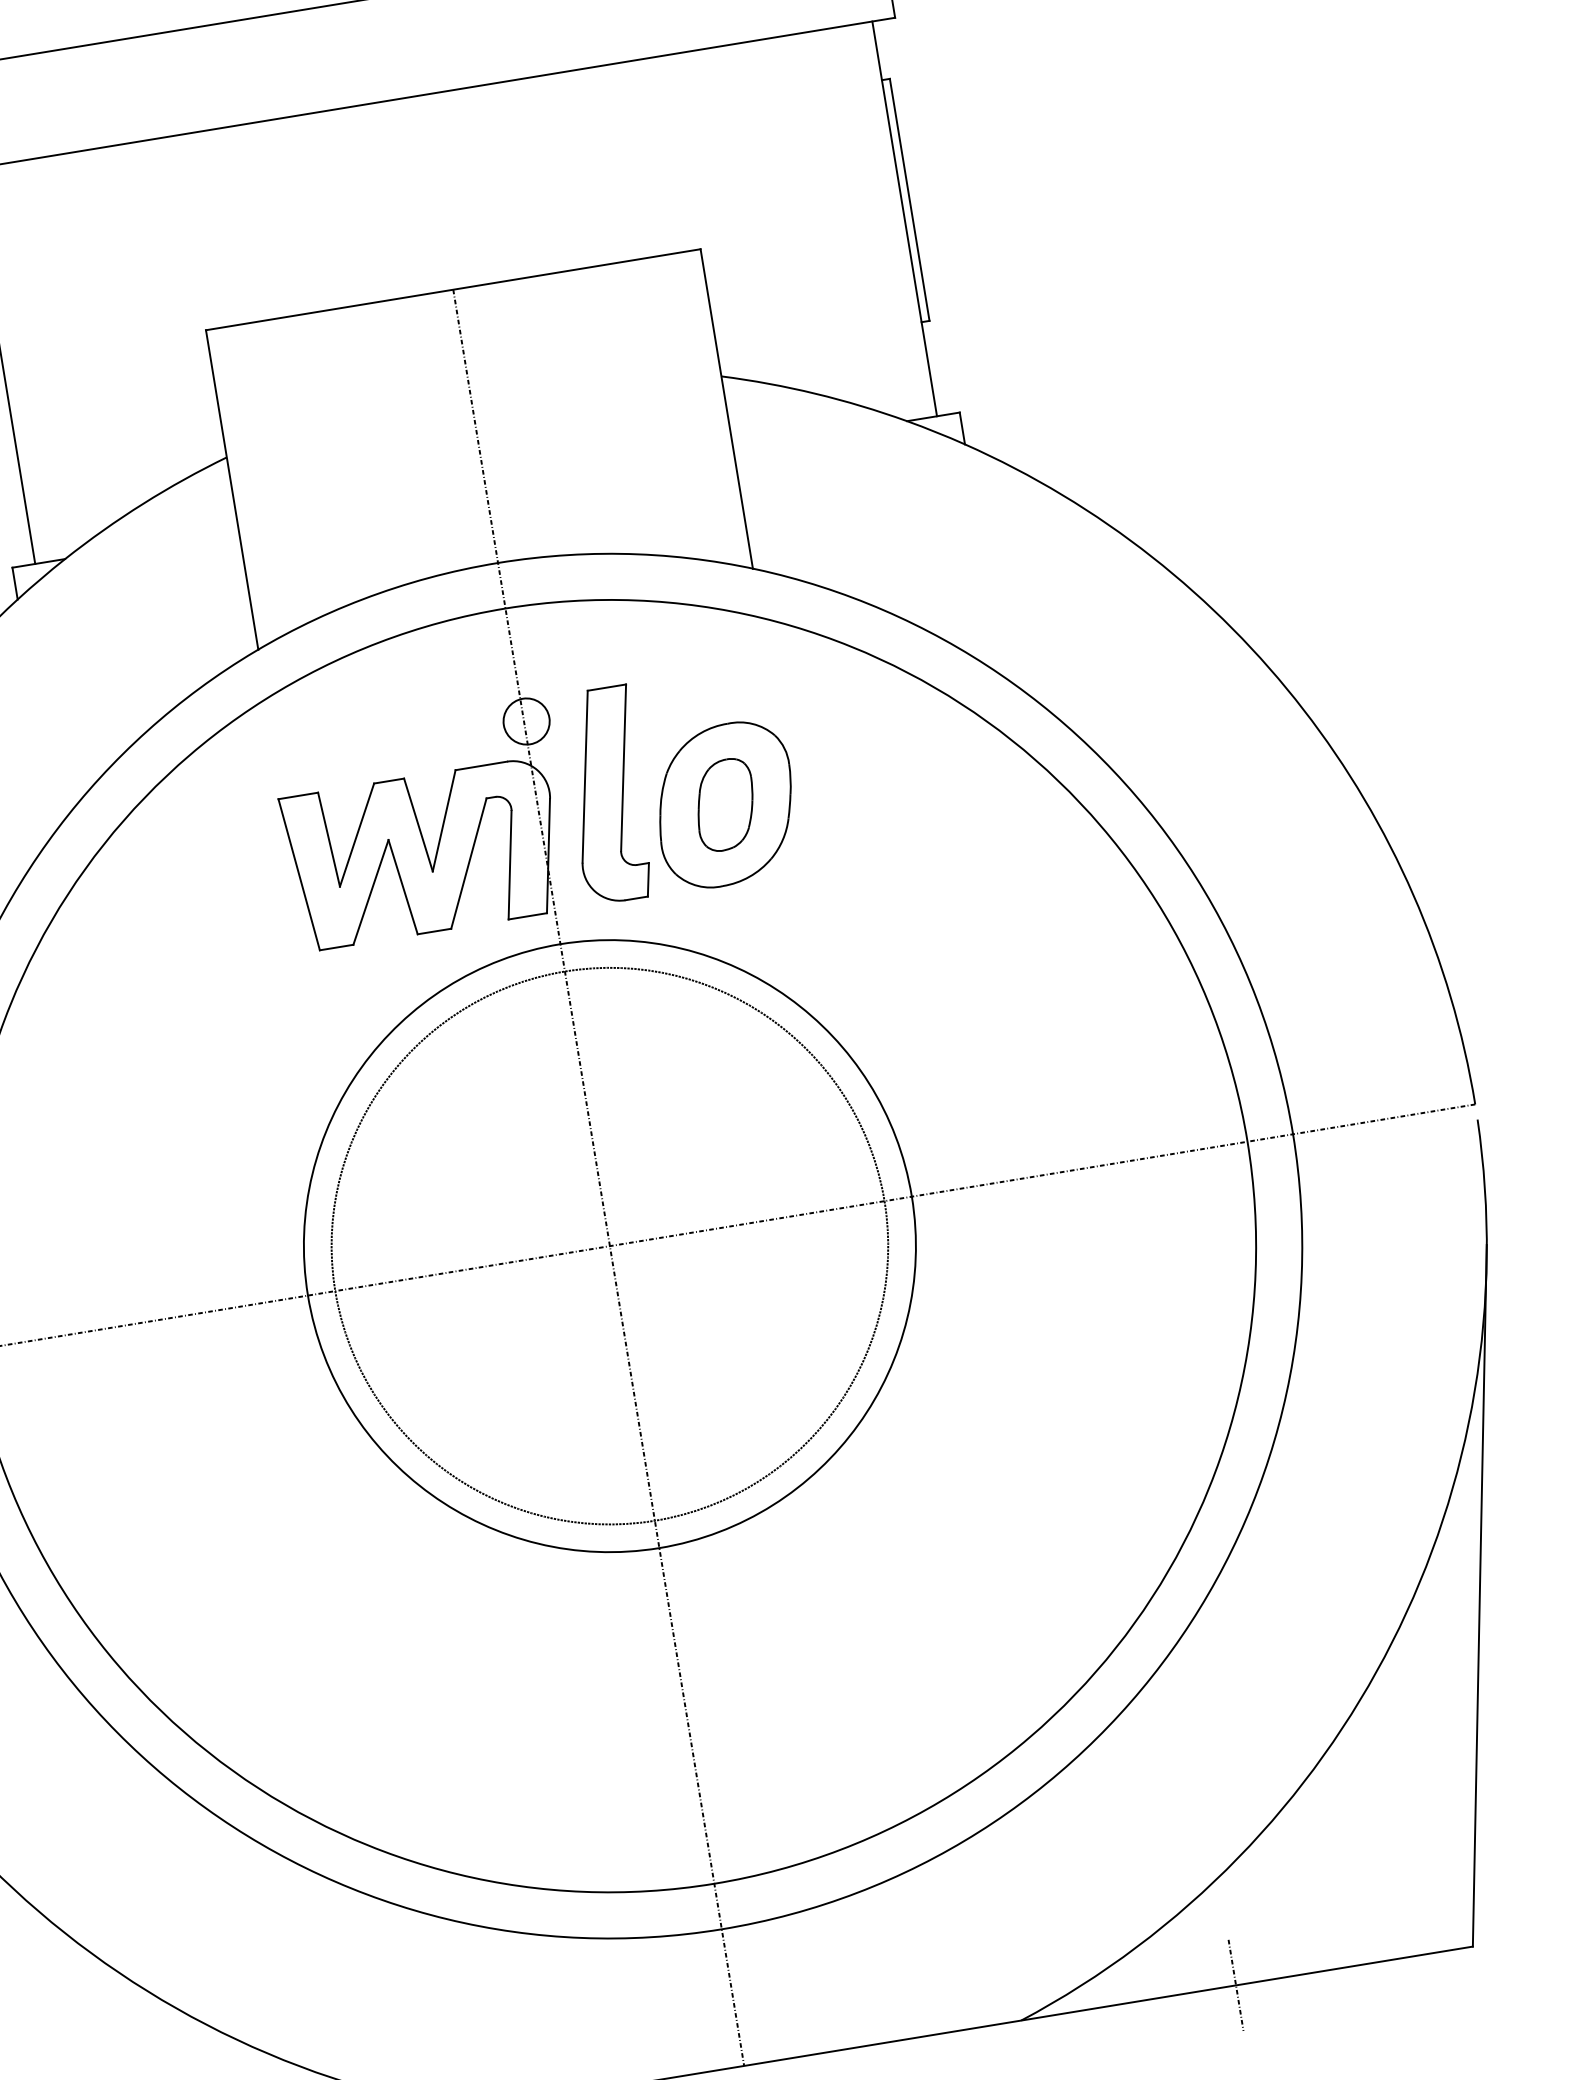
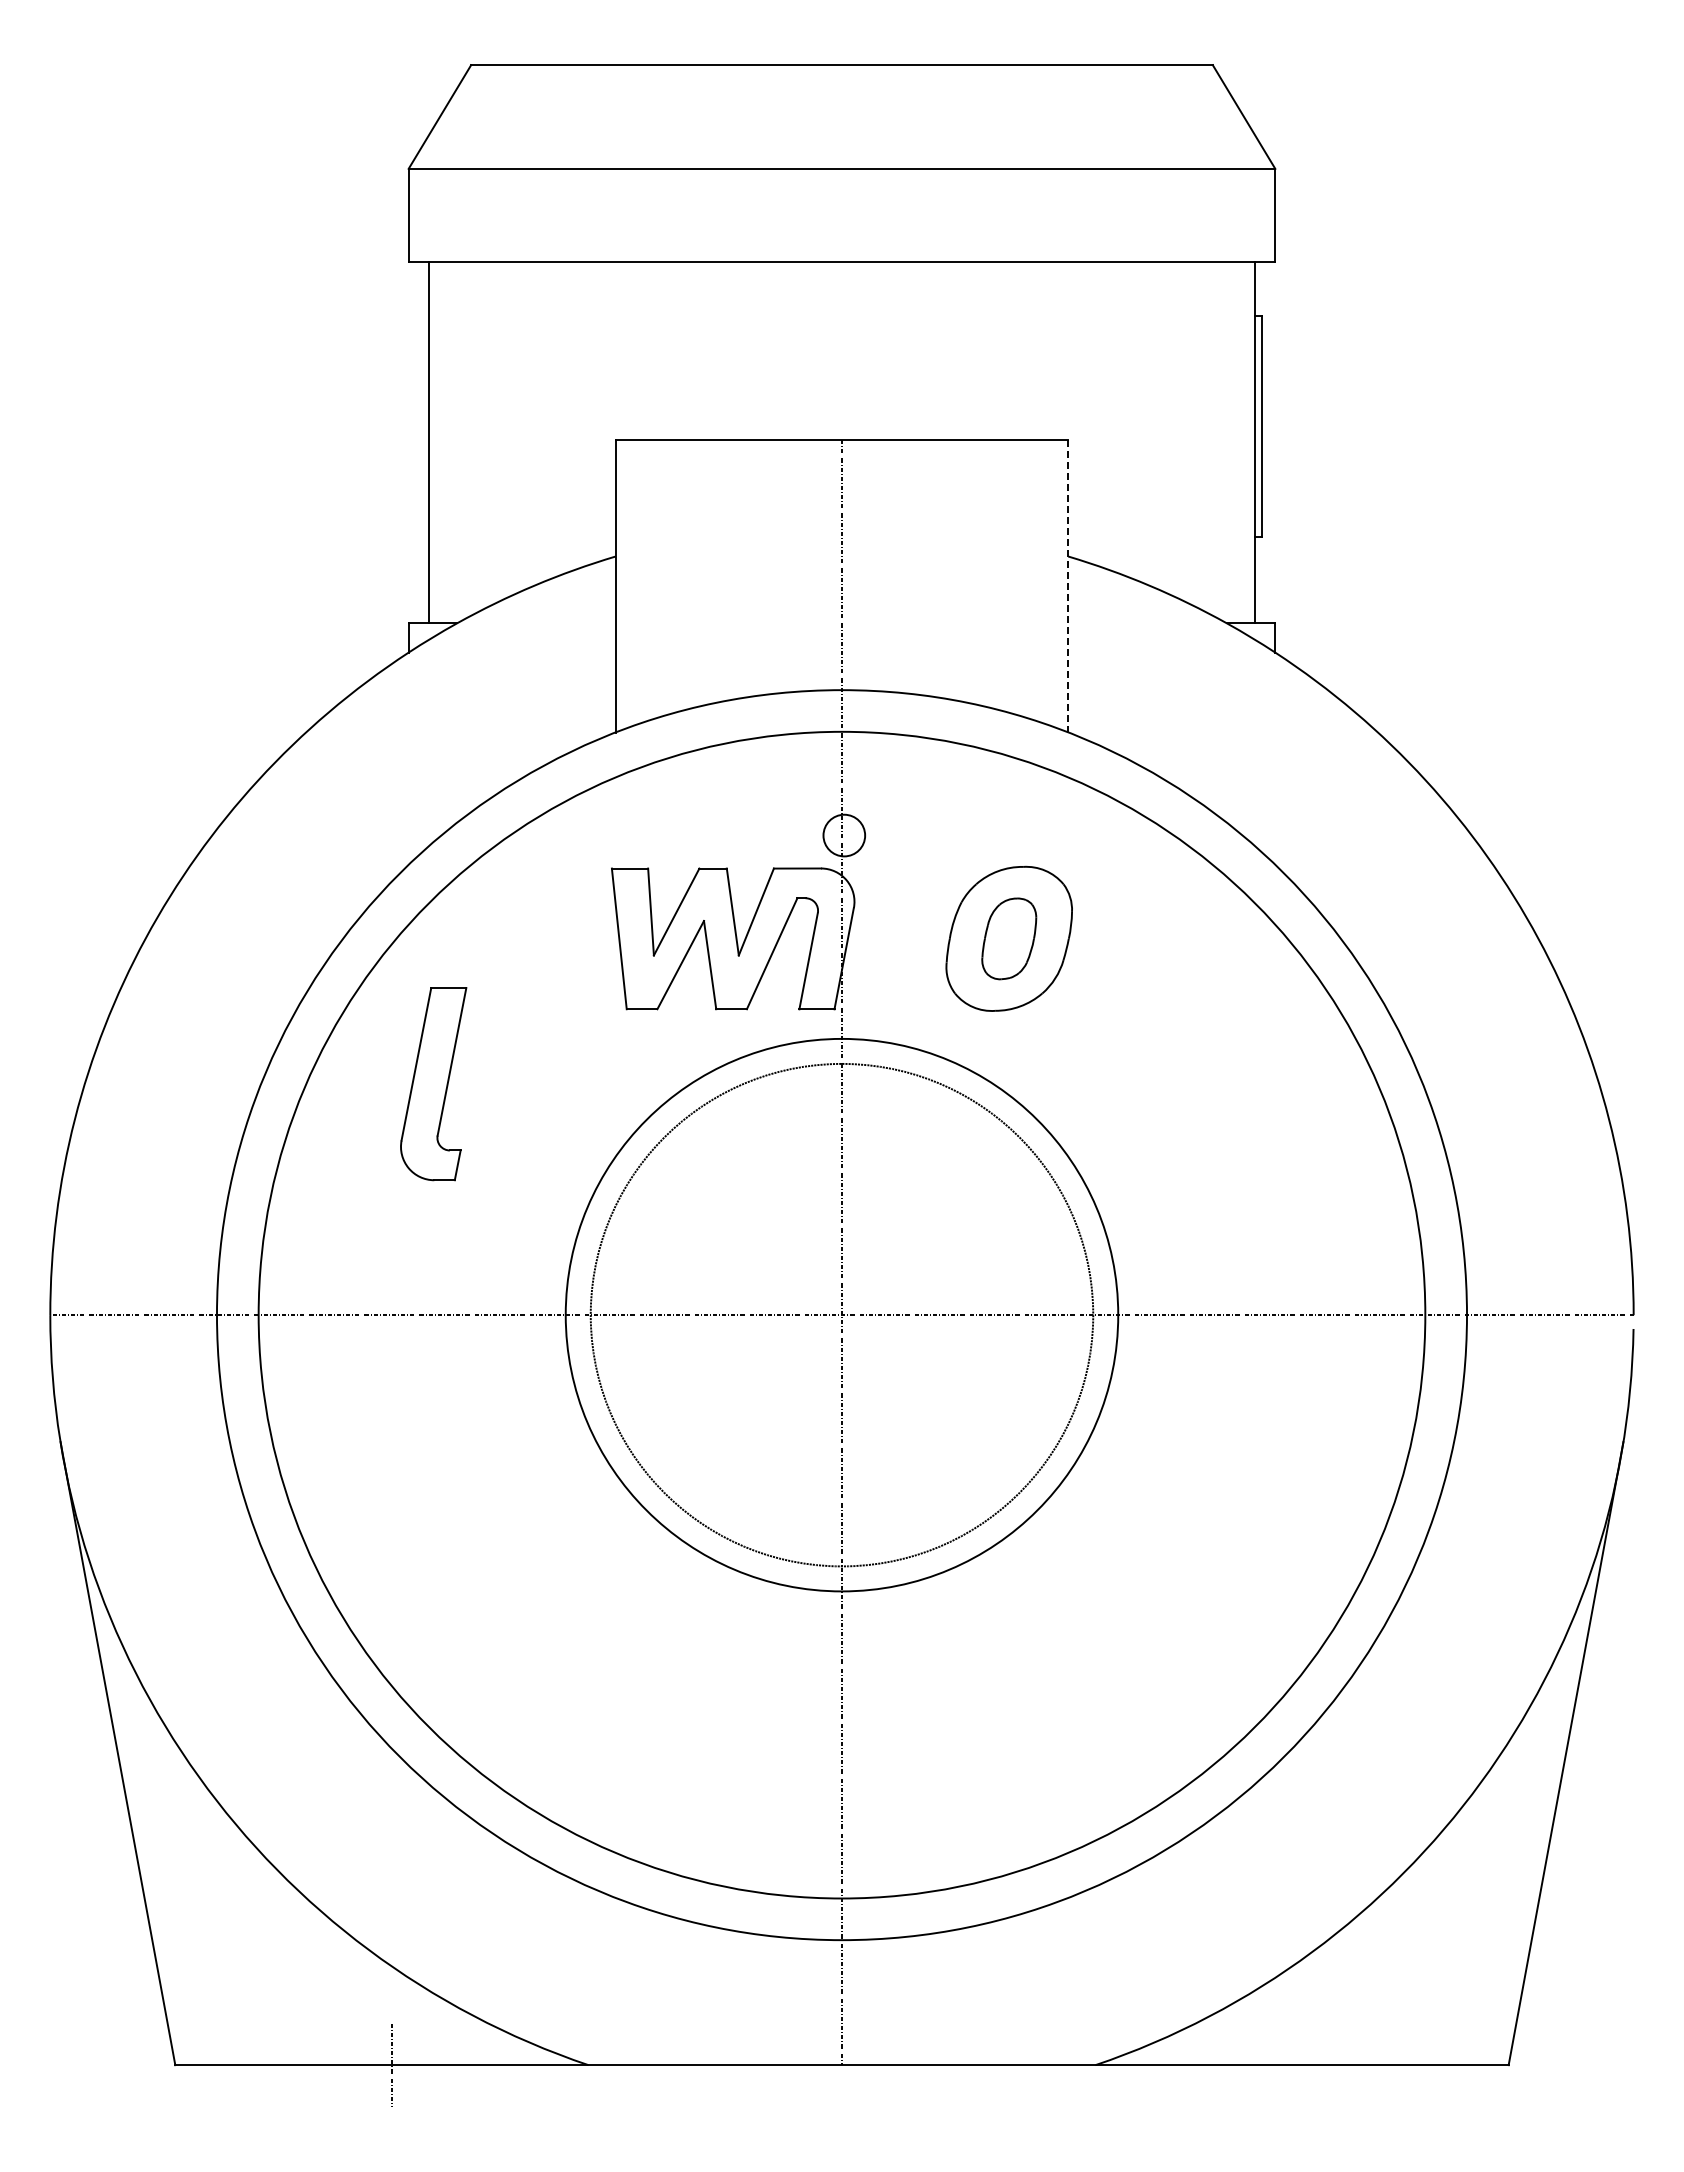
line: (726, 408) -> (1068, 585), solid -> dashed
part: (607, 795) -> (433, 1084), moved
line: (1236, 1984) -> (1292, 2064), removed

